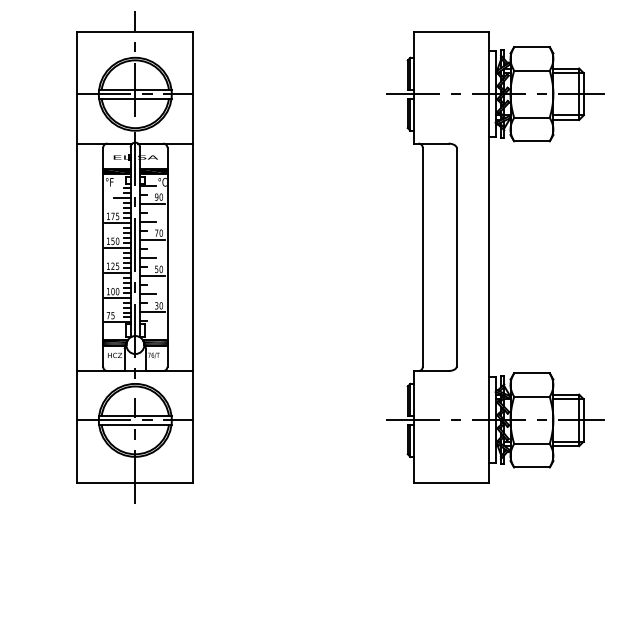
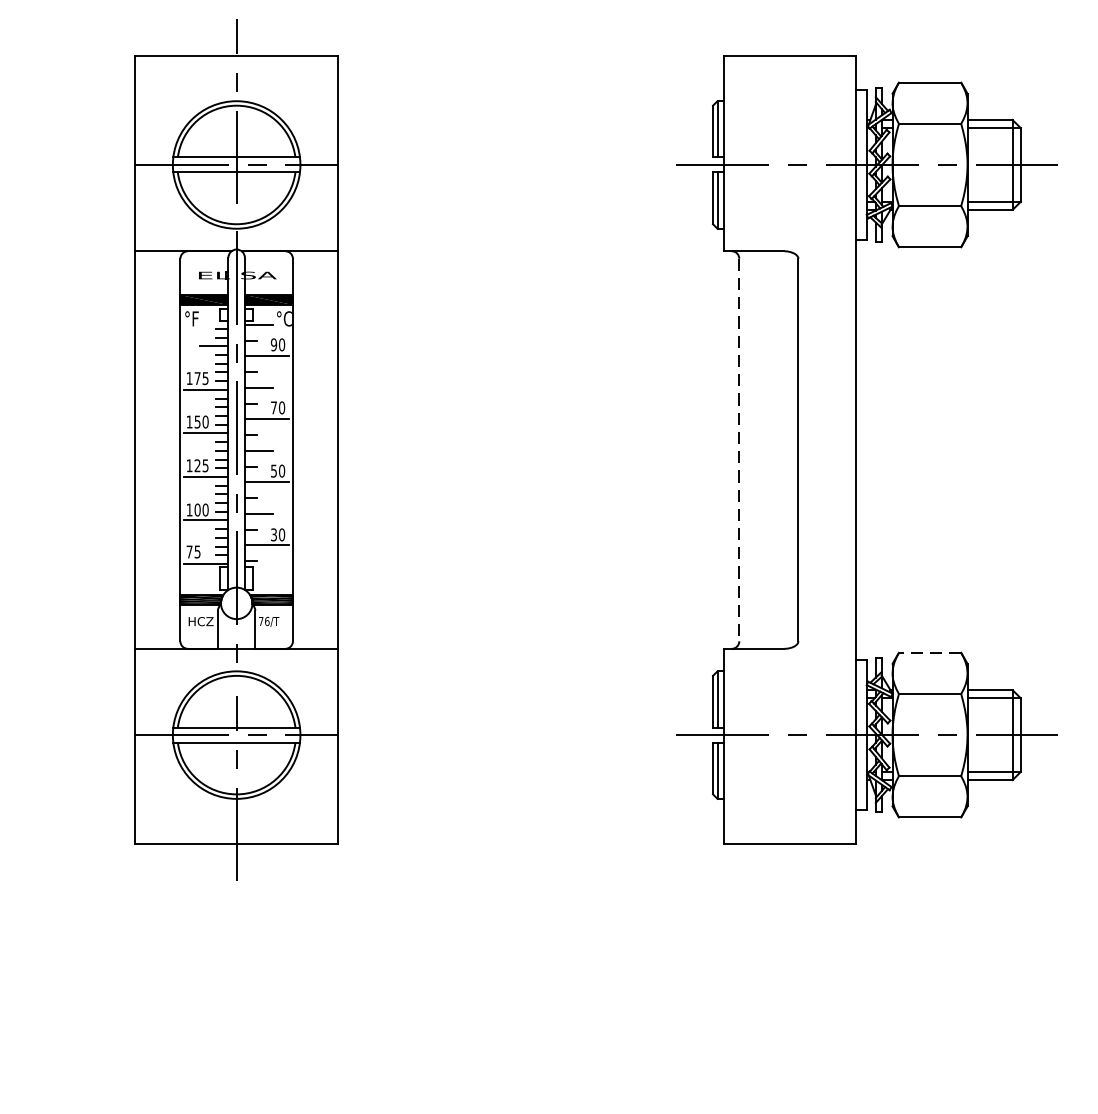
line: (422, 257) -> (738, 450), solid -> dashed
line: (531, 373) -> (929, 653), solid -> dashed

